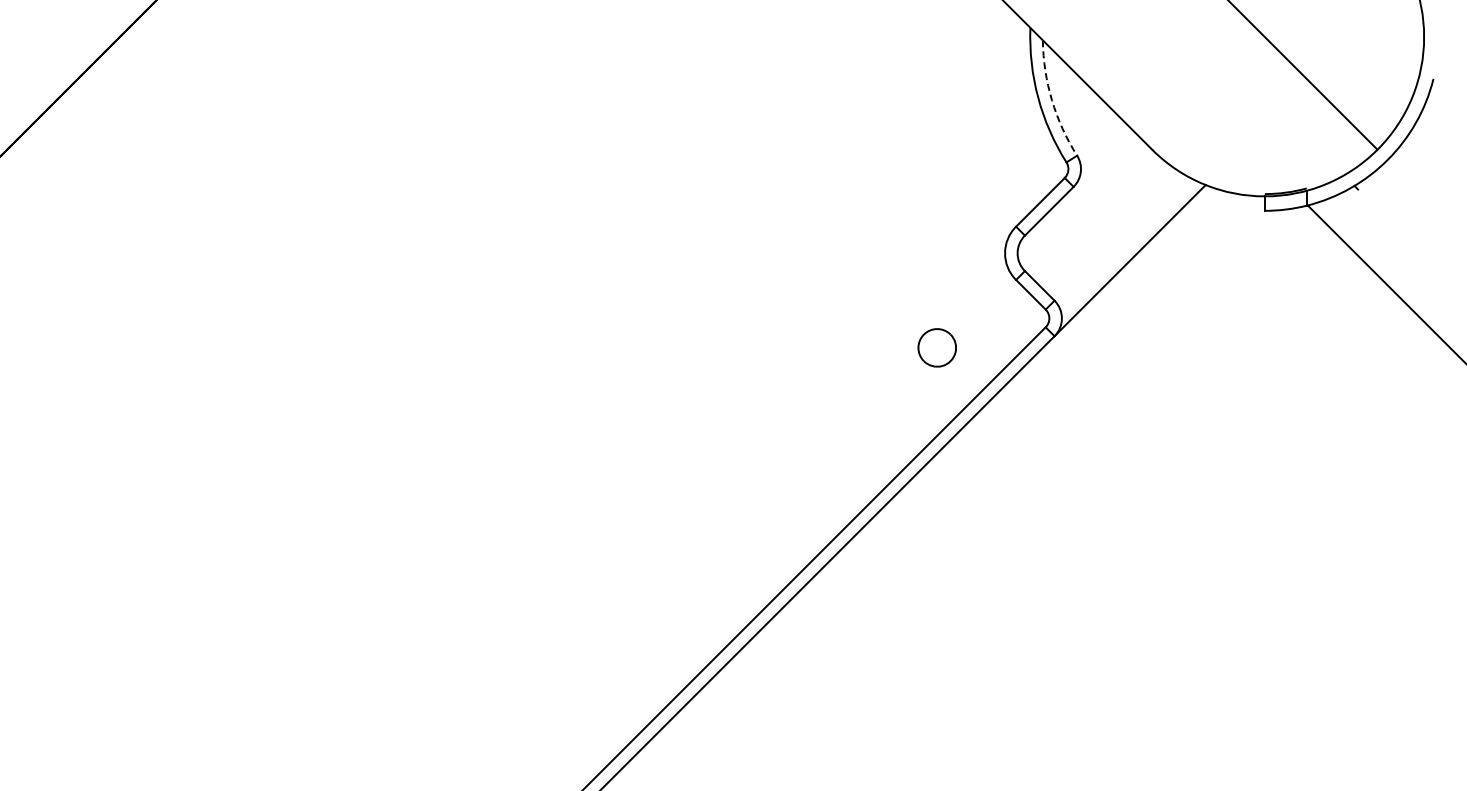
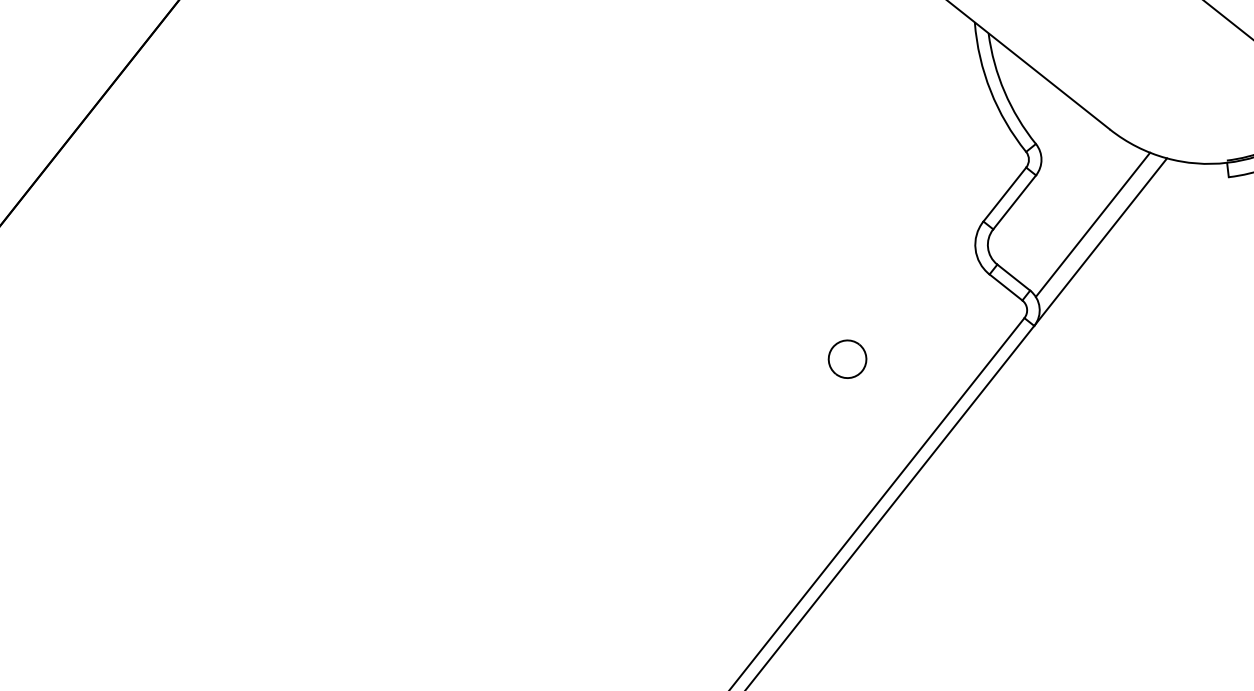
arc: (1052, 100) -> (1005, 91), dashed -> solid
line: (1124, 242) -> (1092, 224), added
part: (936, 347) -> (846, 358), moved

